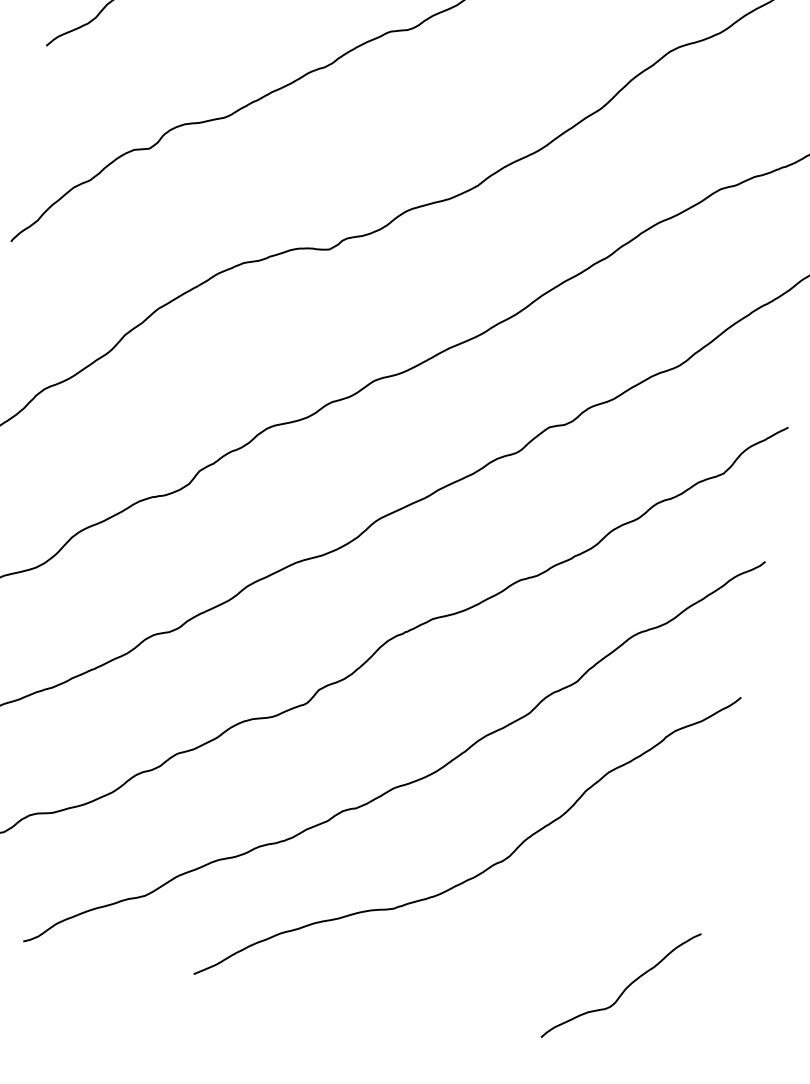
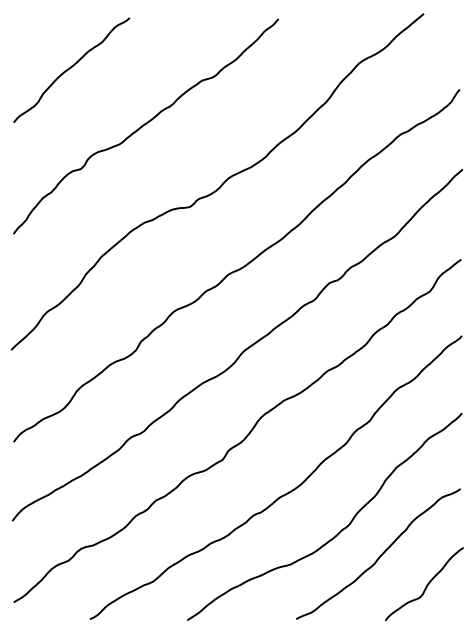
curve: (553, 919) -> (380, 554), added

